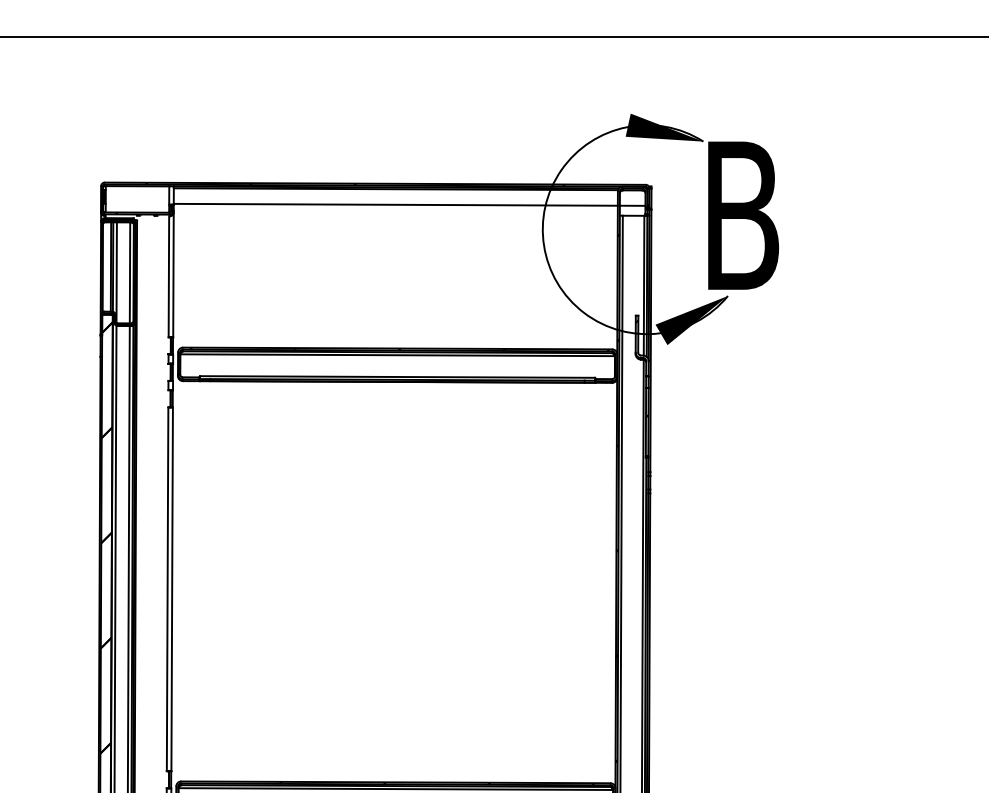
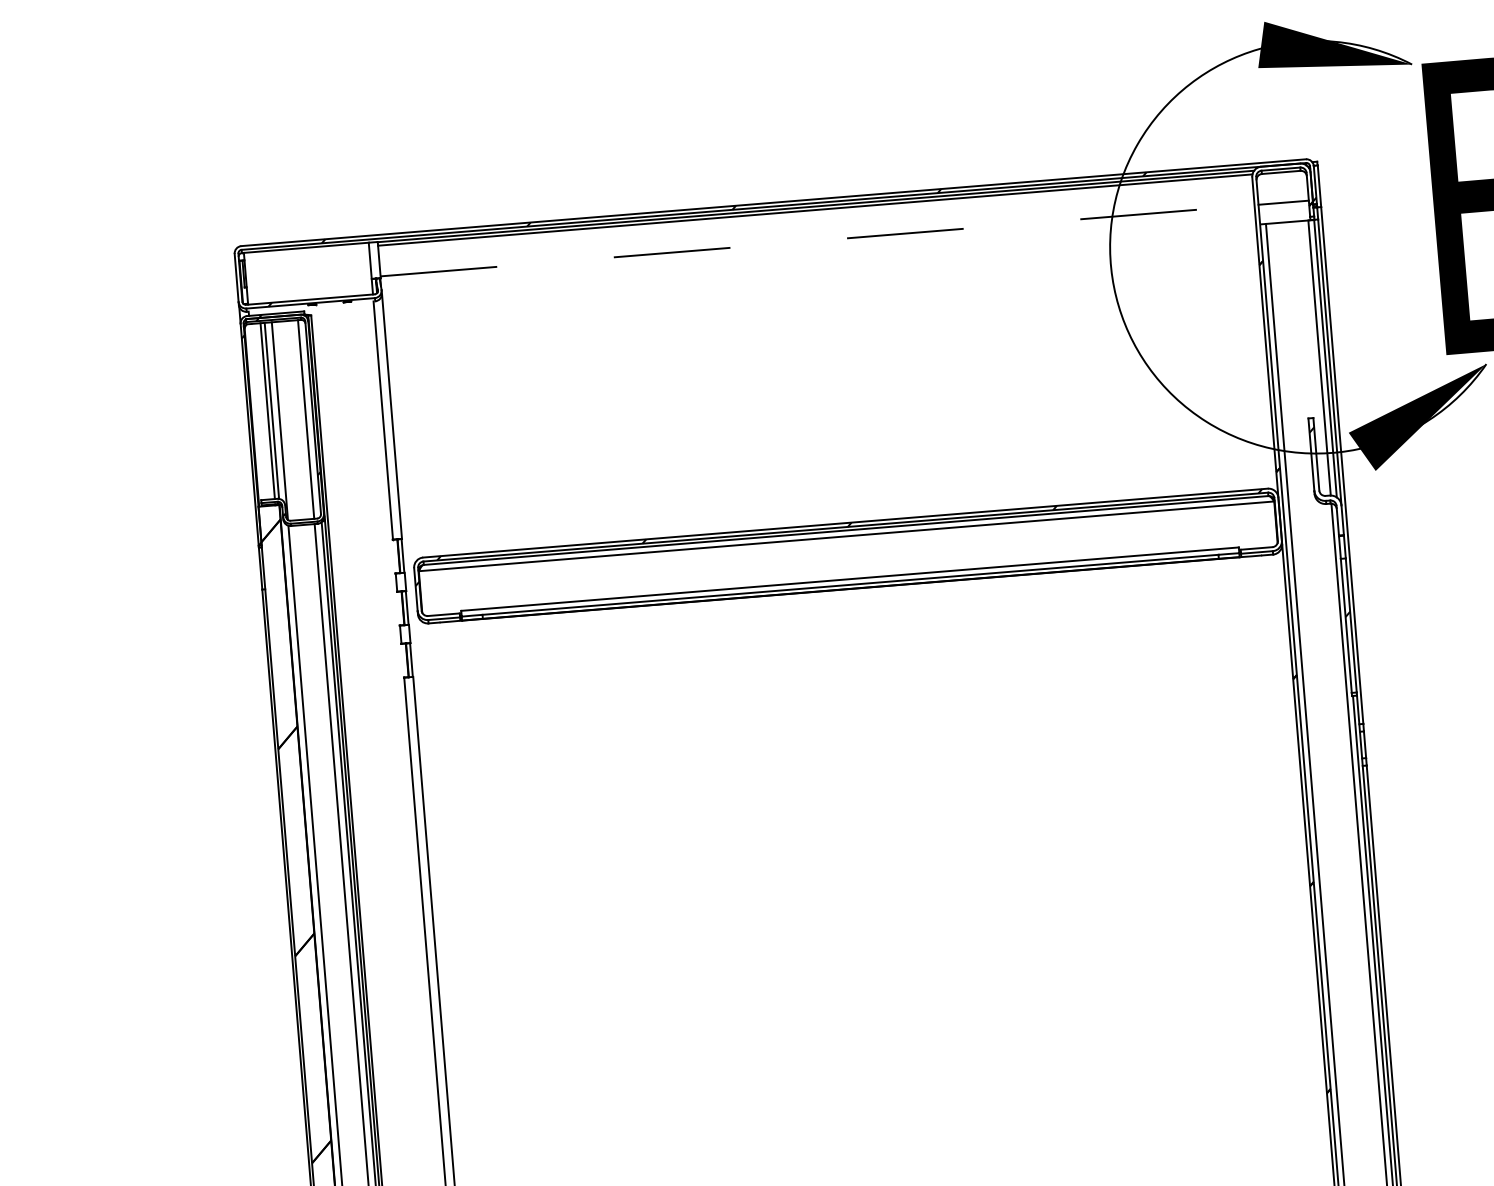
line: (396, 204) -> (818, 239), solid -> dashed

